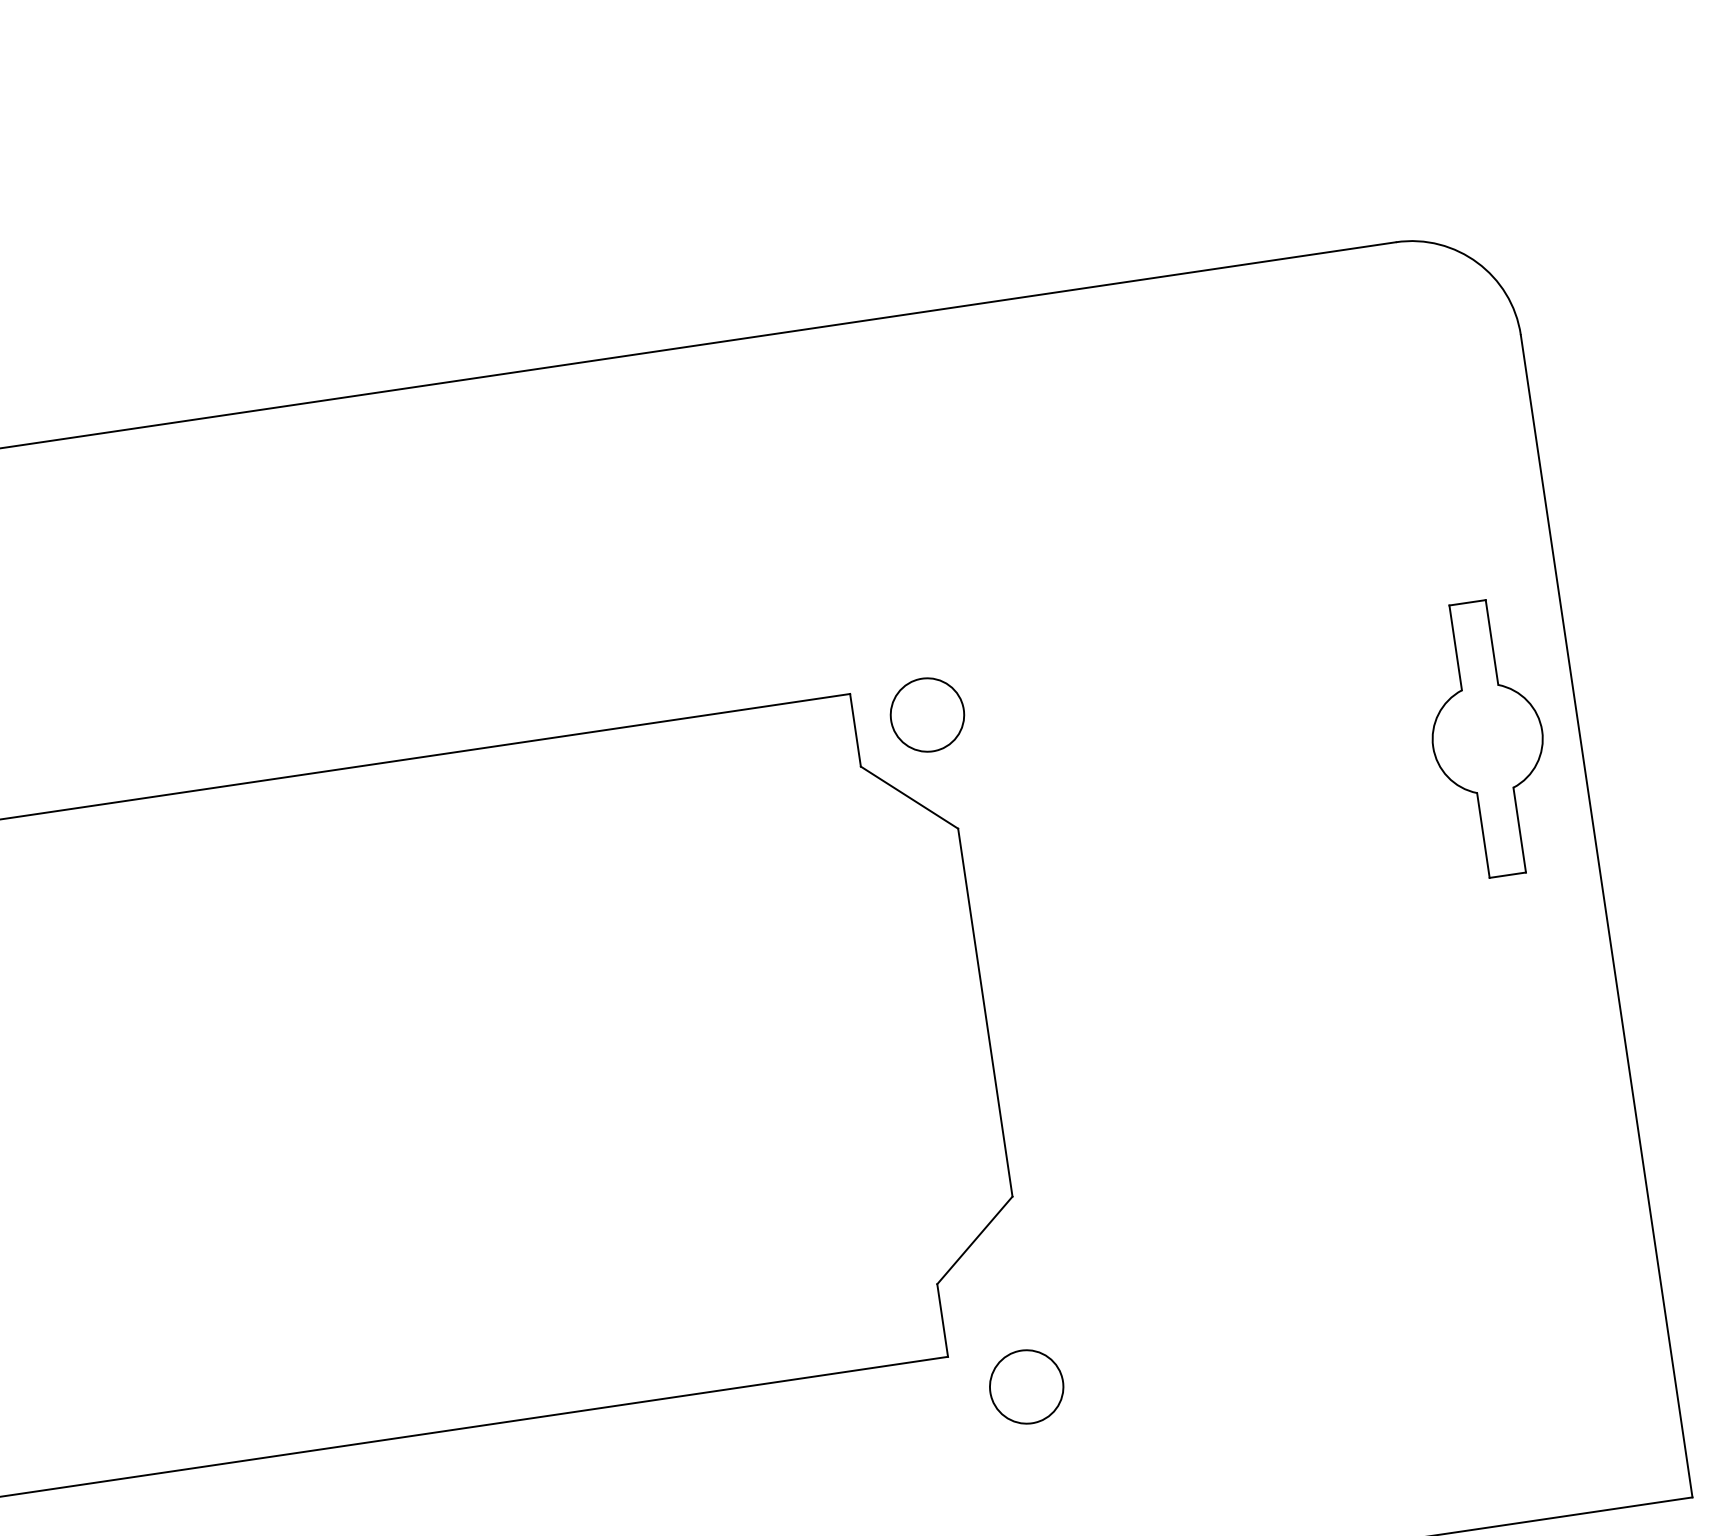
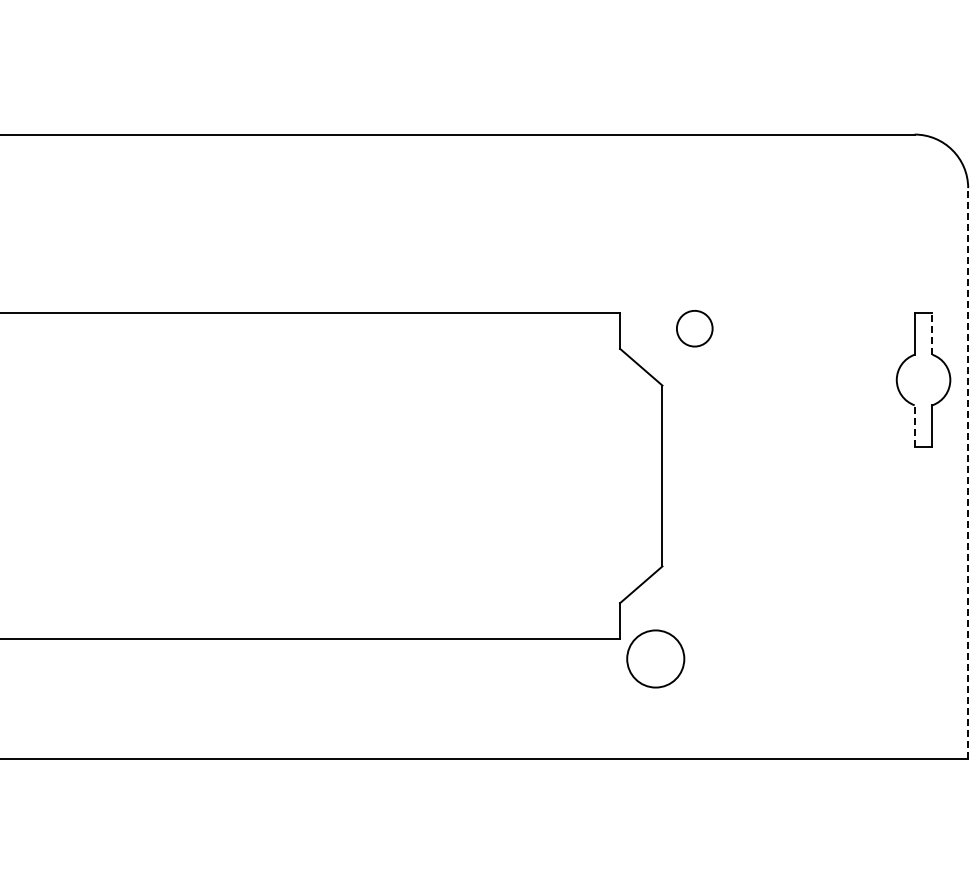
line: (1491, 641) -> (932, 333), solid -> dashed
circle: (926, 714) -> (694, 328), moved
line: (1483, 836) -> (914, 426), solid -> dashed
line: (1607, 915) -> (968, 473), solid -> dashed
circle: (1026, 1386) -> (655, 658), size x1.6

